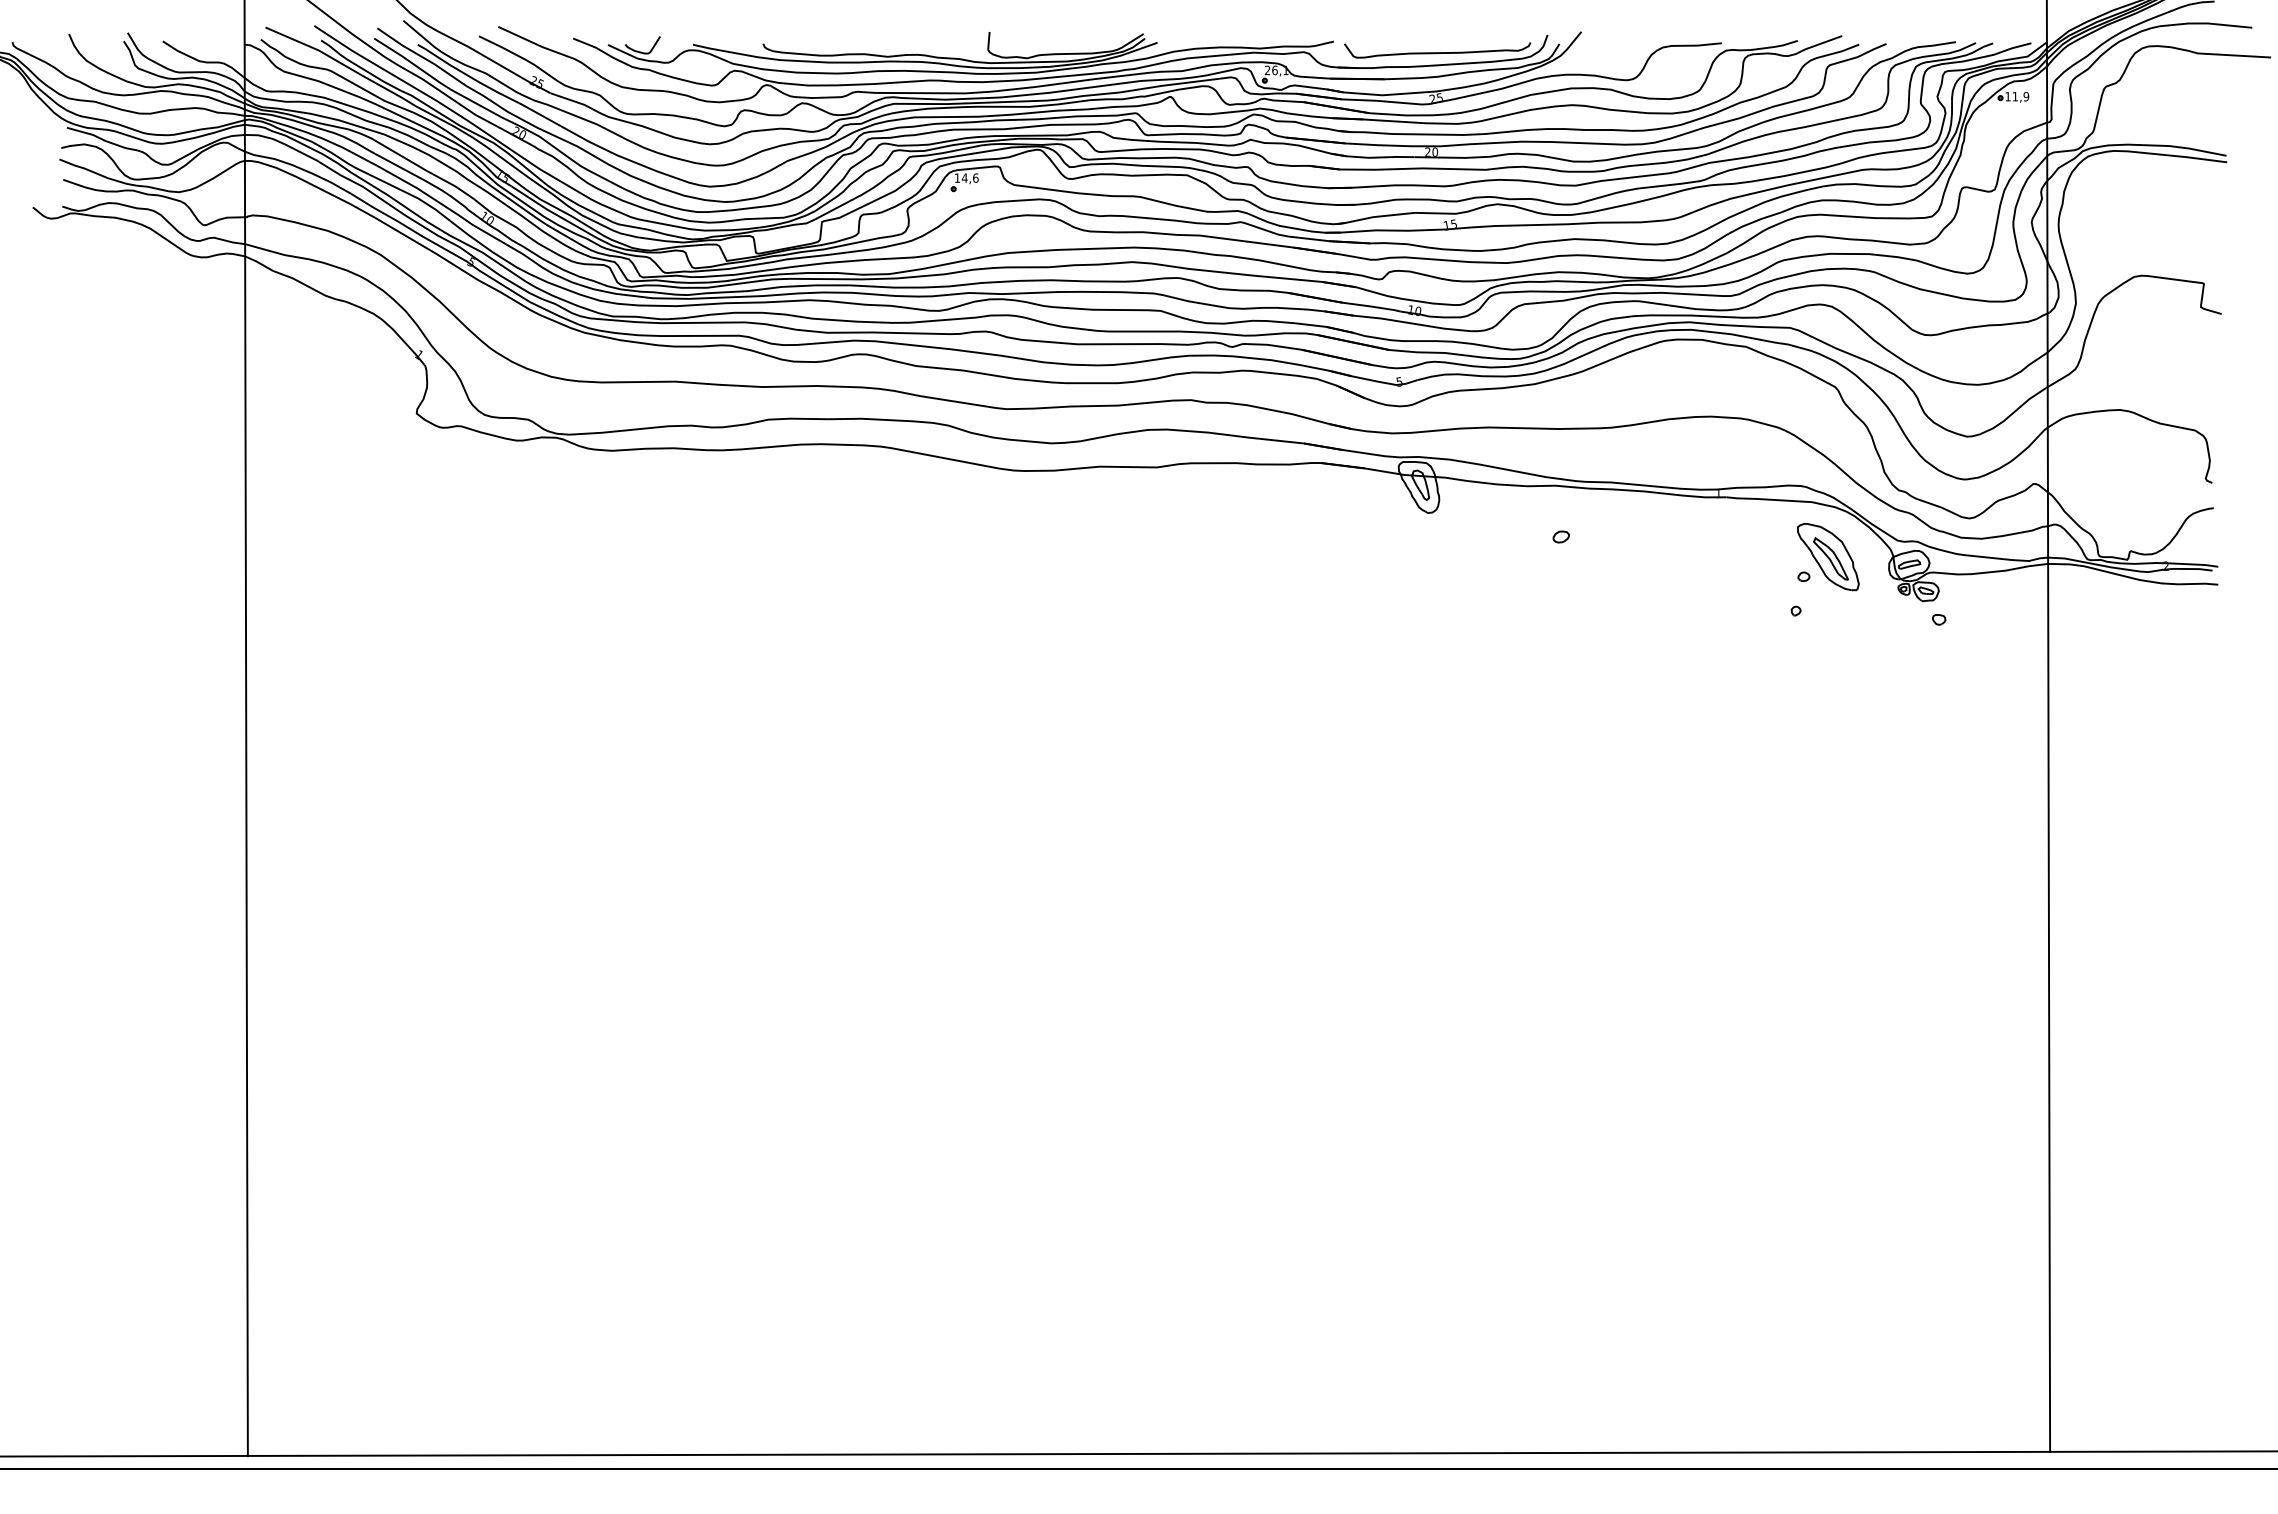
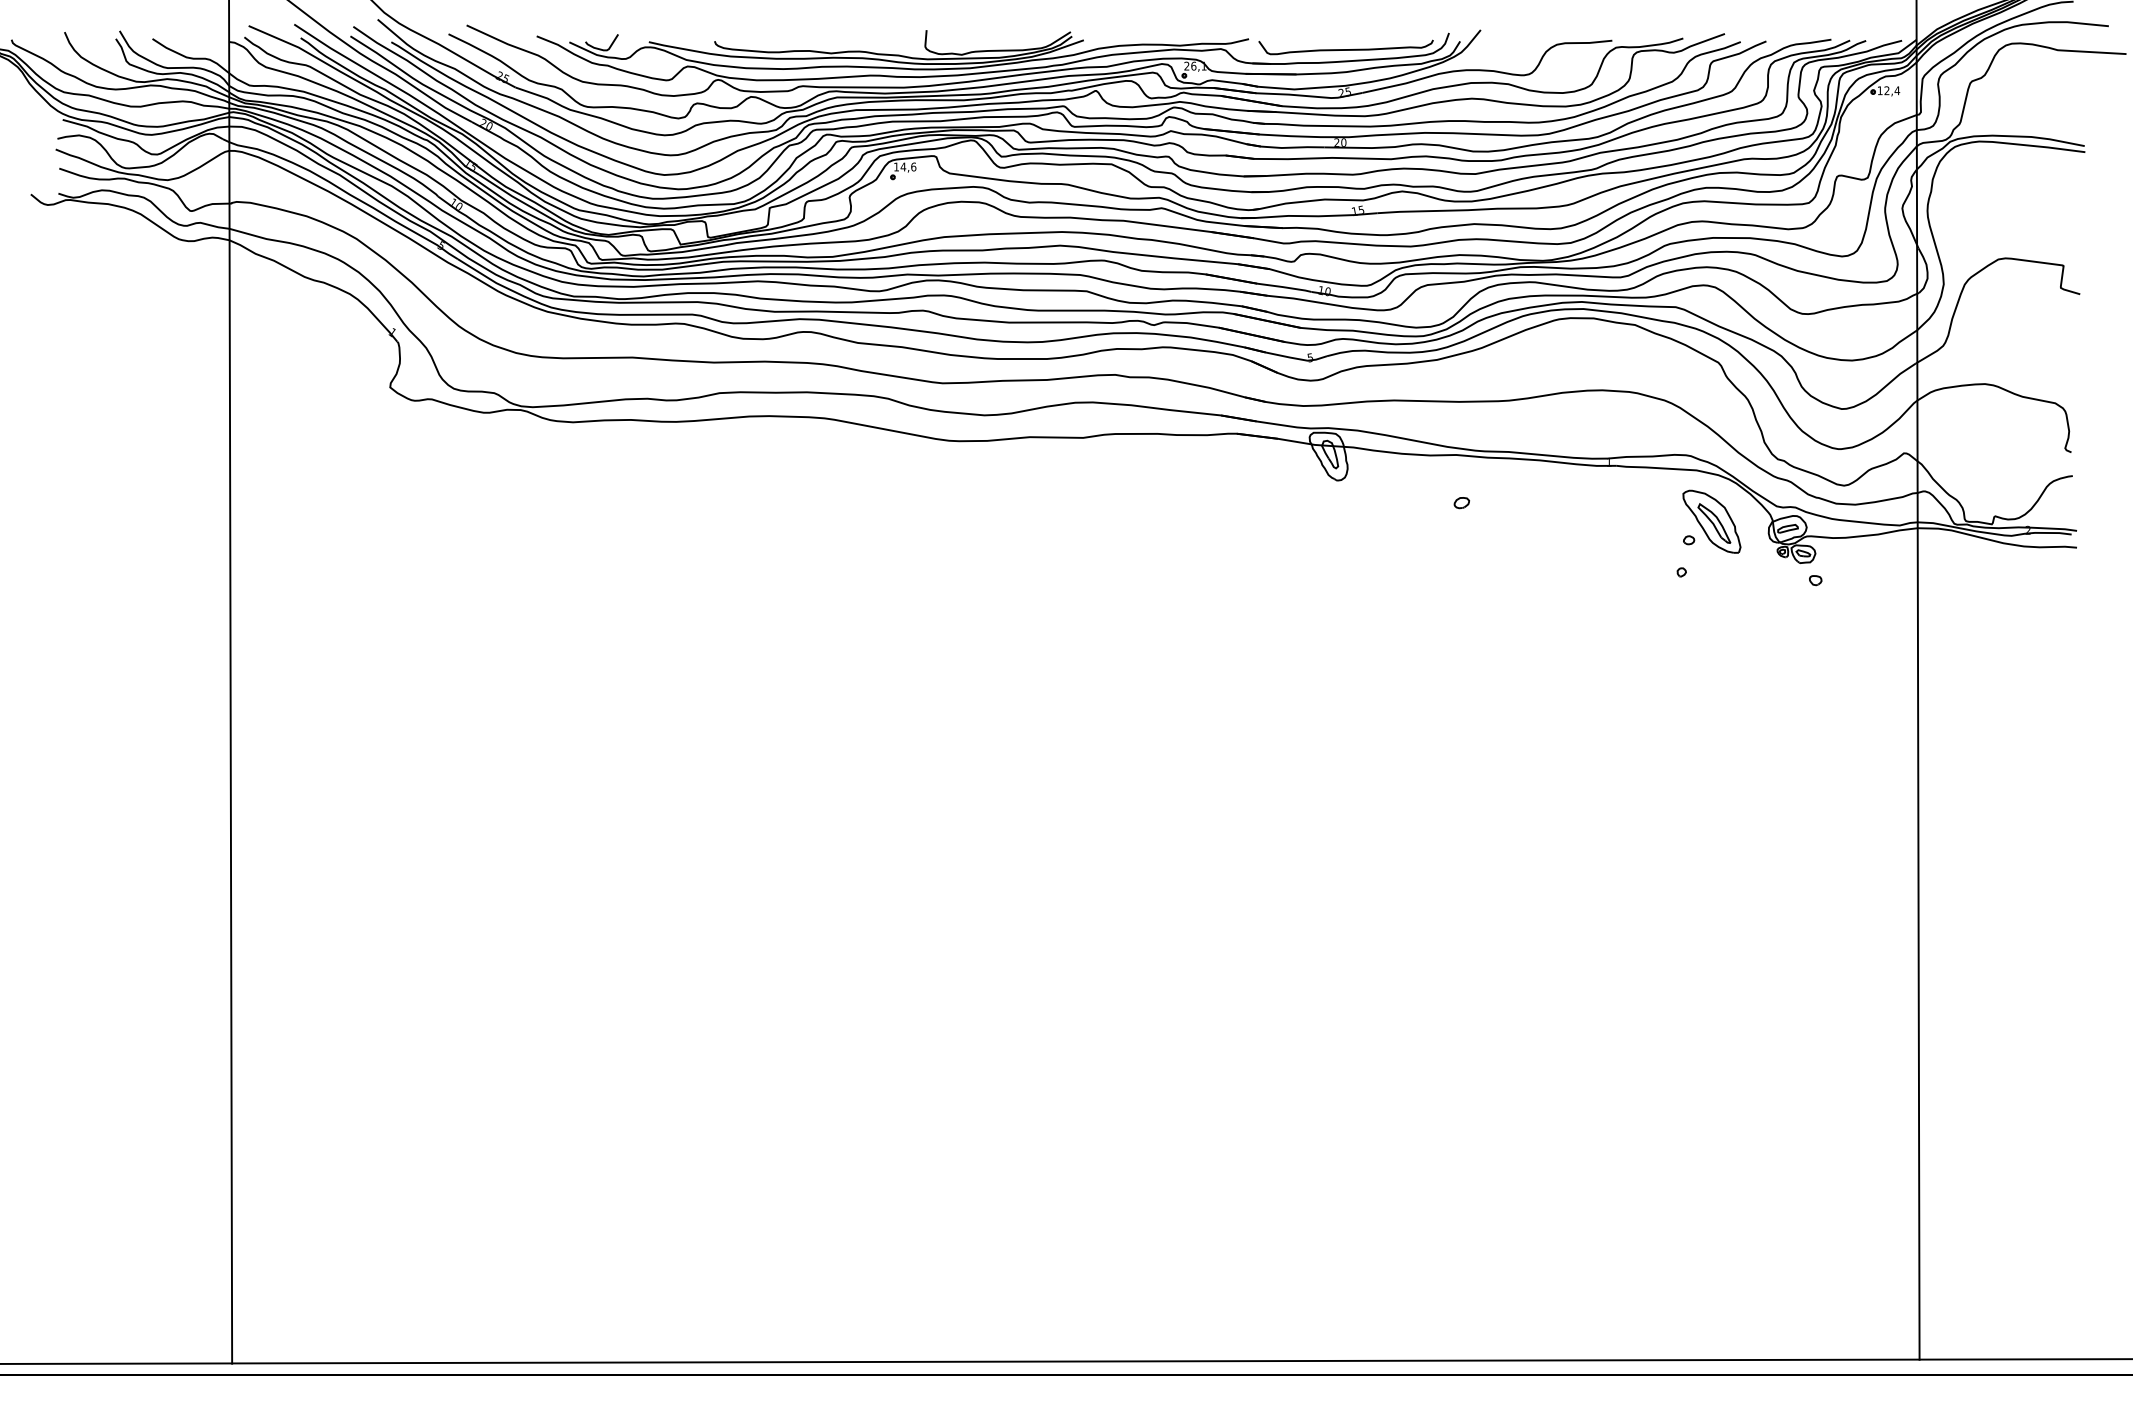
text: (2020, 96) -> (1891, 90), 11,9 -> 12,4

